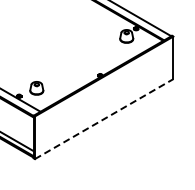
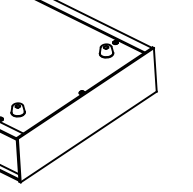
line: (104, 119) -> (89, 137), dashed -> solid

